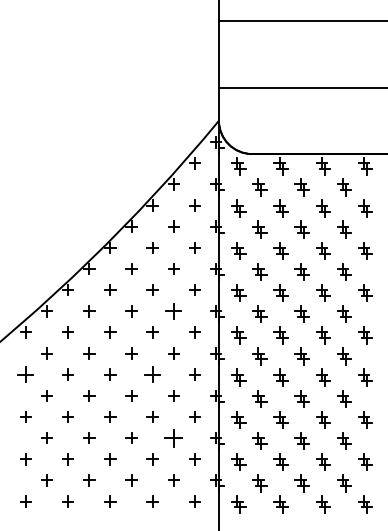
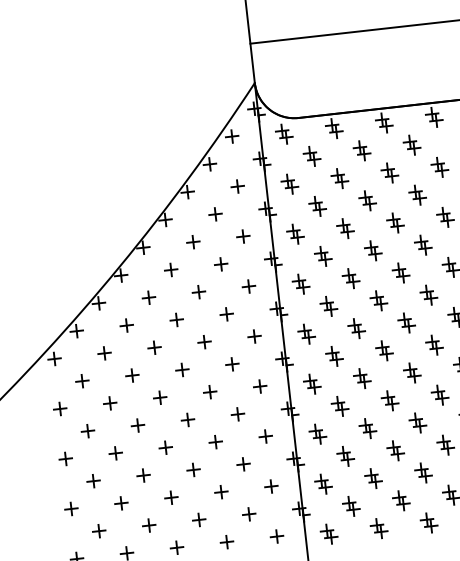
part: (173, 311) -> (226, 314), size x0.71
part: (25, 374) -> (59, 408), size x0.71
part: (152, 374) -> (209, 391), size x0.71
part: (173, 437) -> (243, 463), size x0.62

